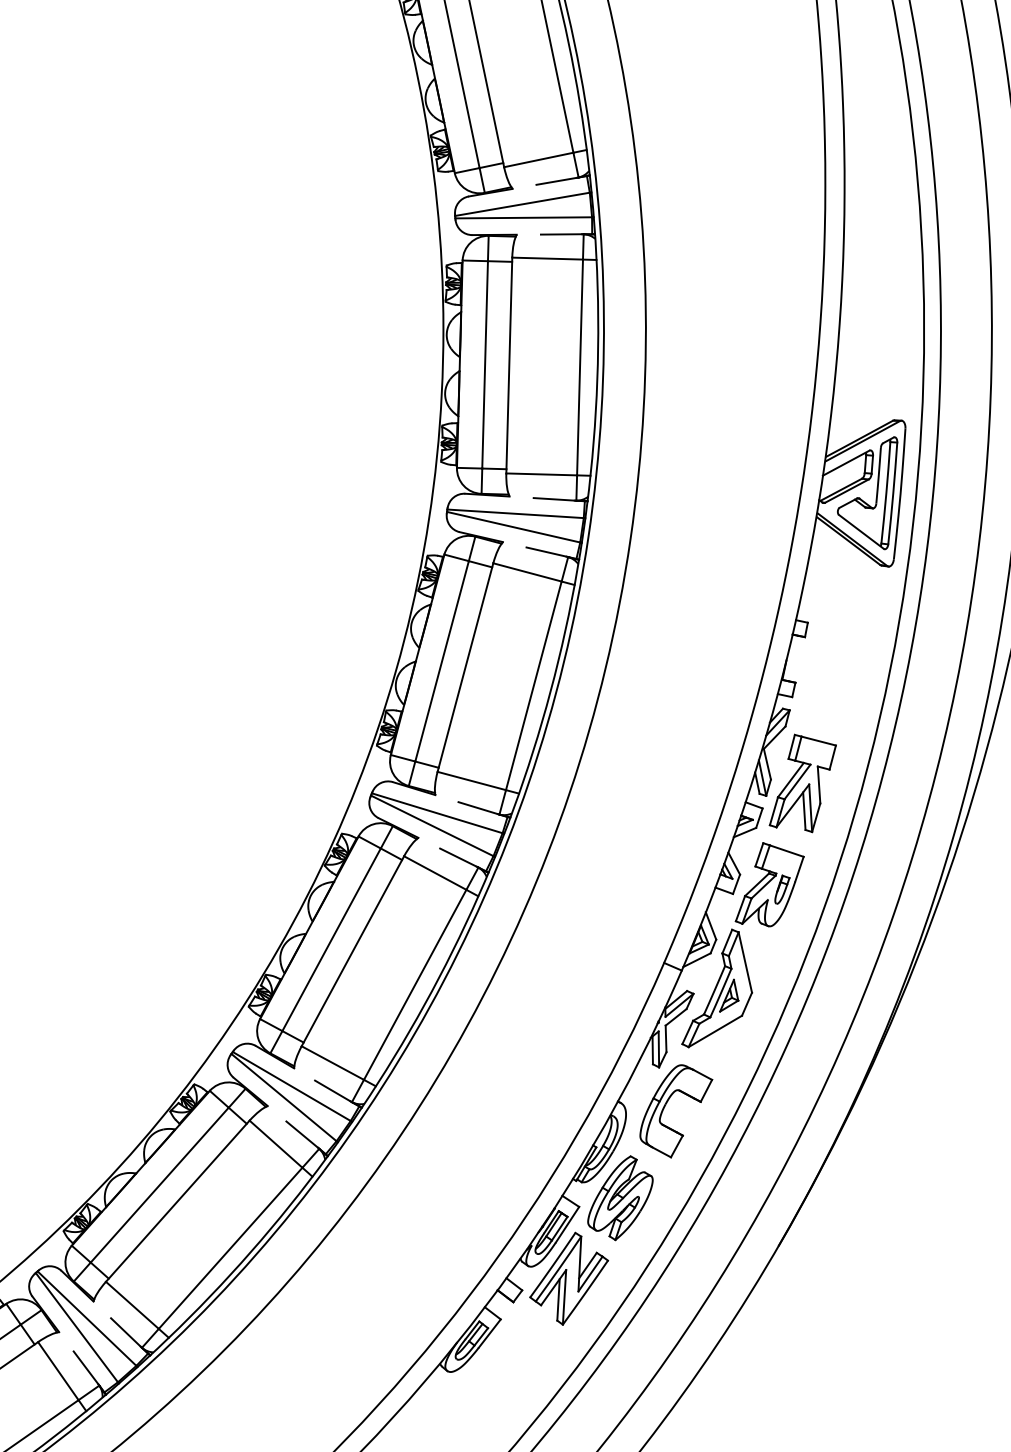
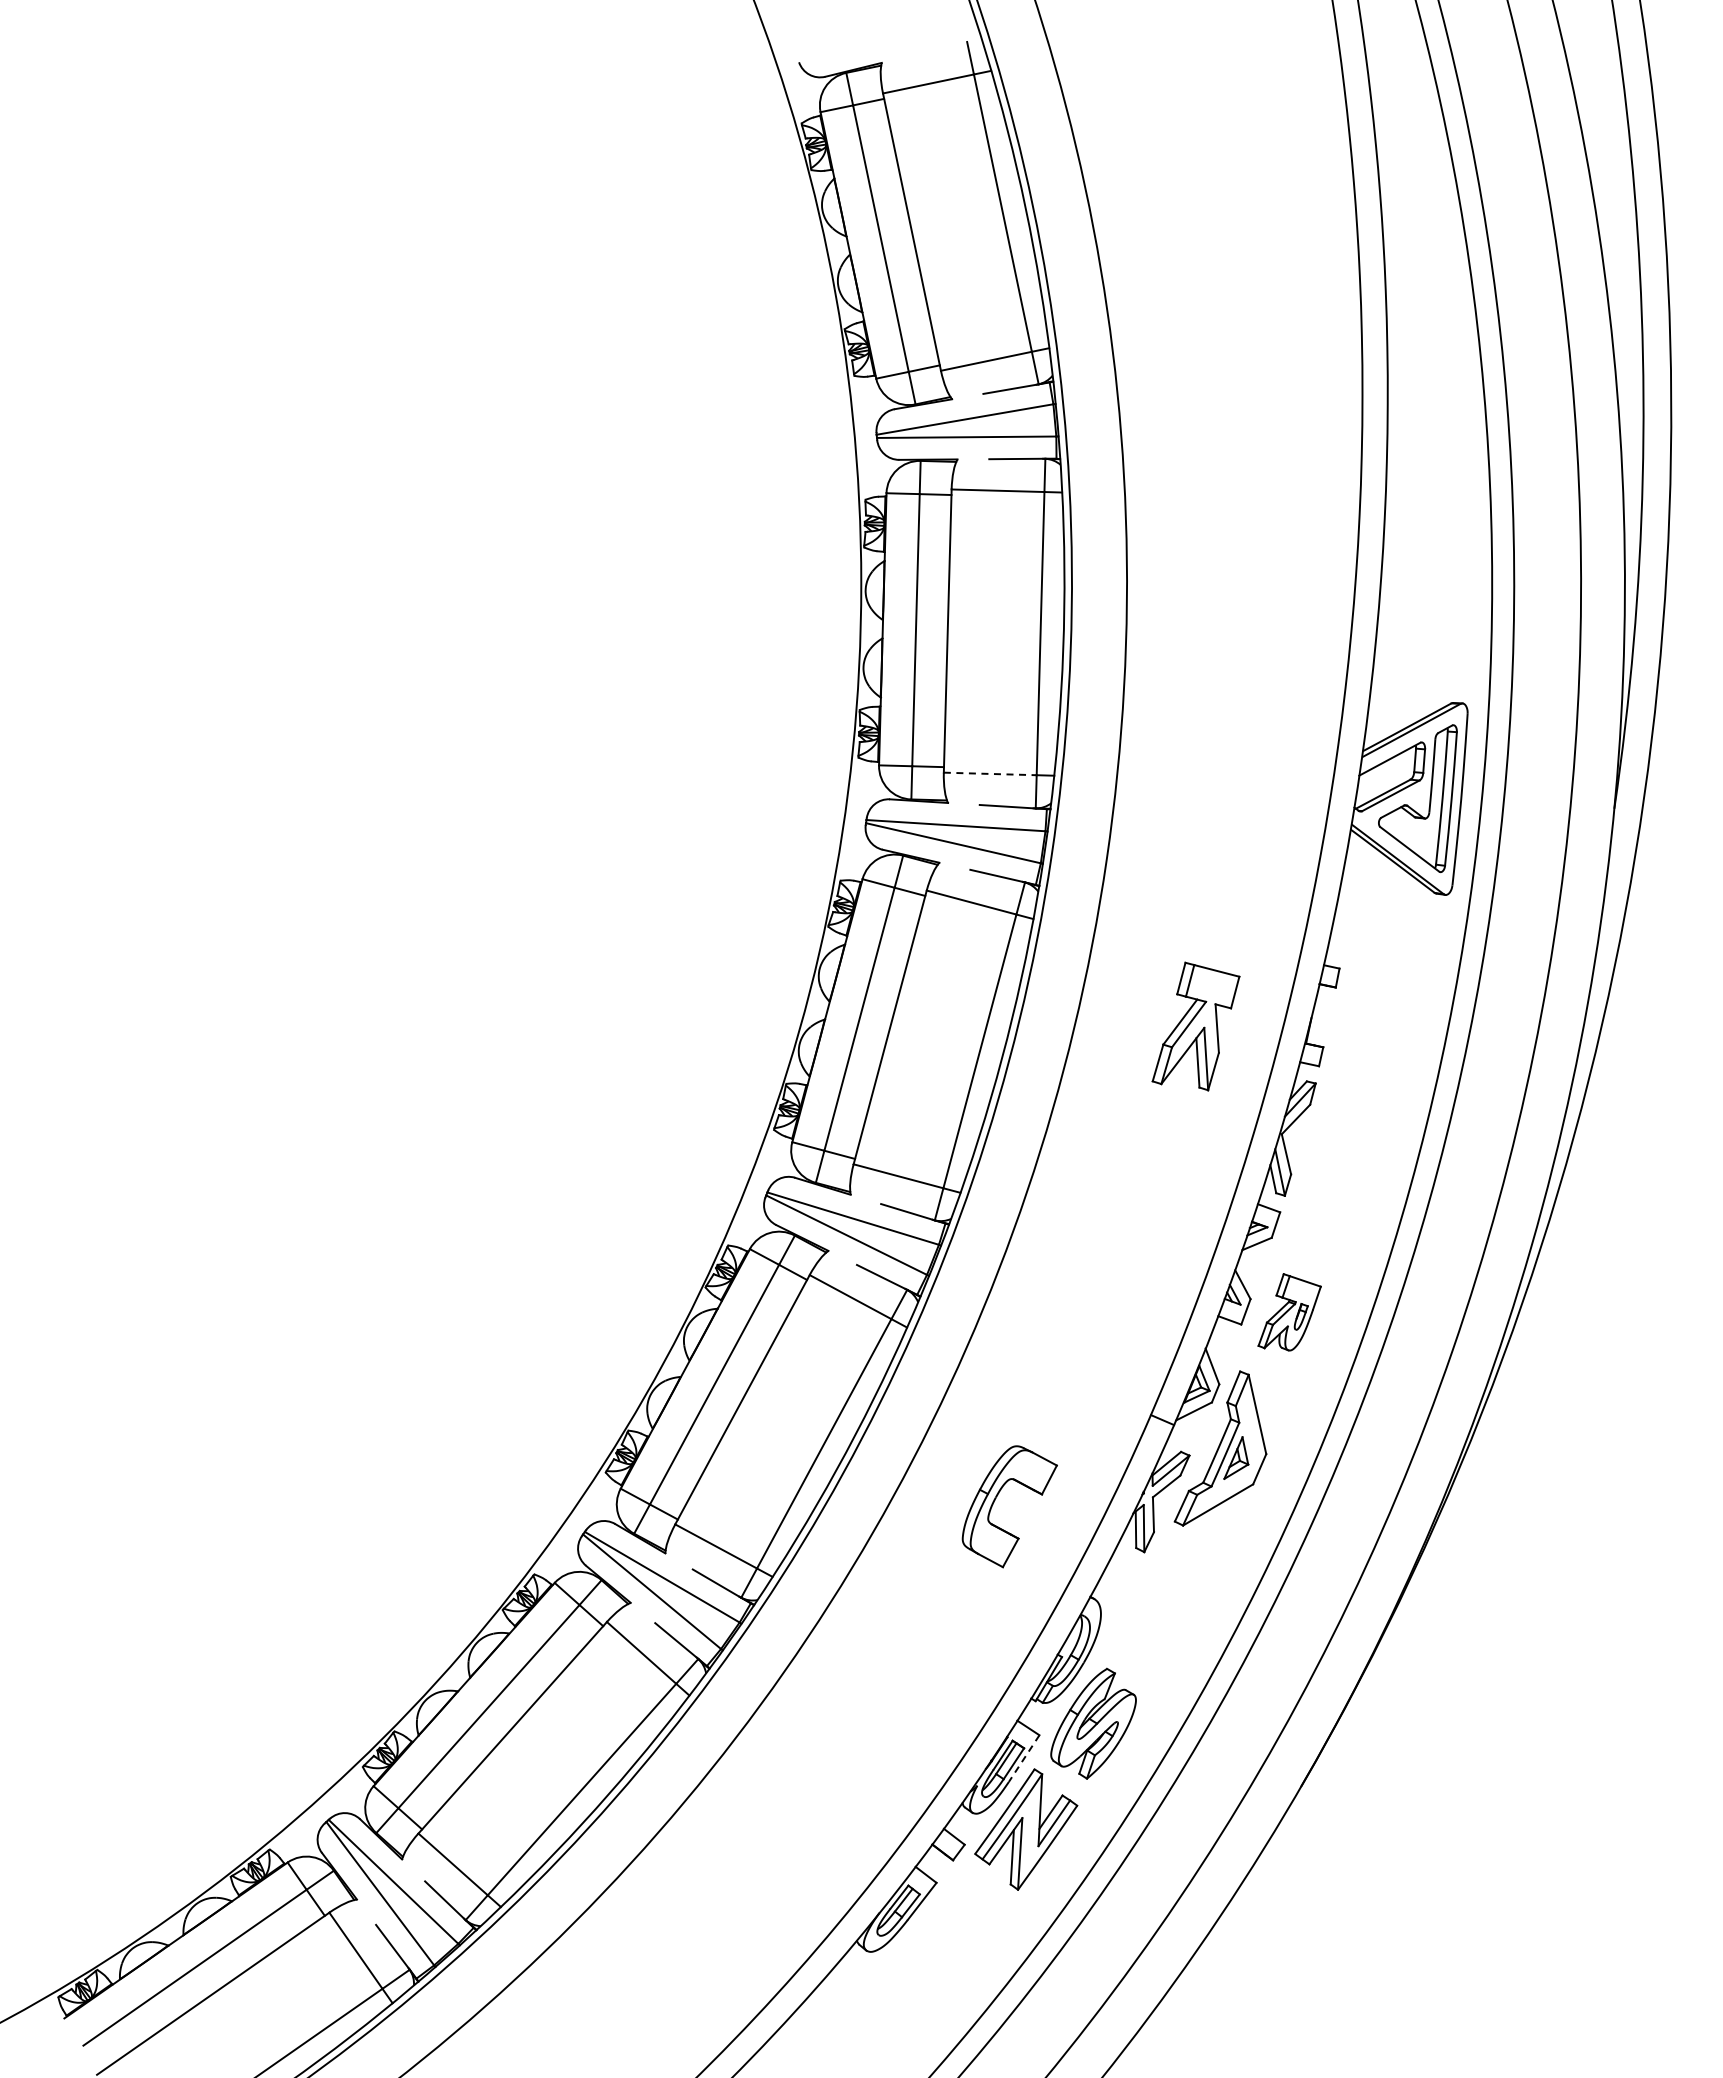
line: (541, 474) -> (990, 773), solid -> dashed
part: (802, 783) -> (1195, 1026), moved
part: (769, 884) -> (1289, 1311), size x0.7
part: (665, 1106) -> (995, 1500), moved
line: (567, 1224) -> (1024, 1758), solid -> dashed

